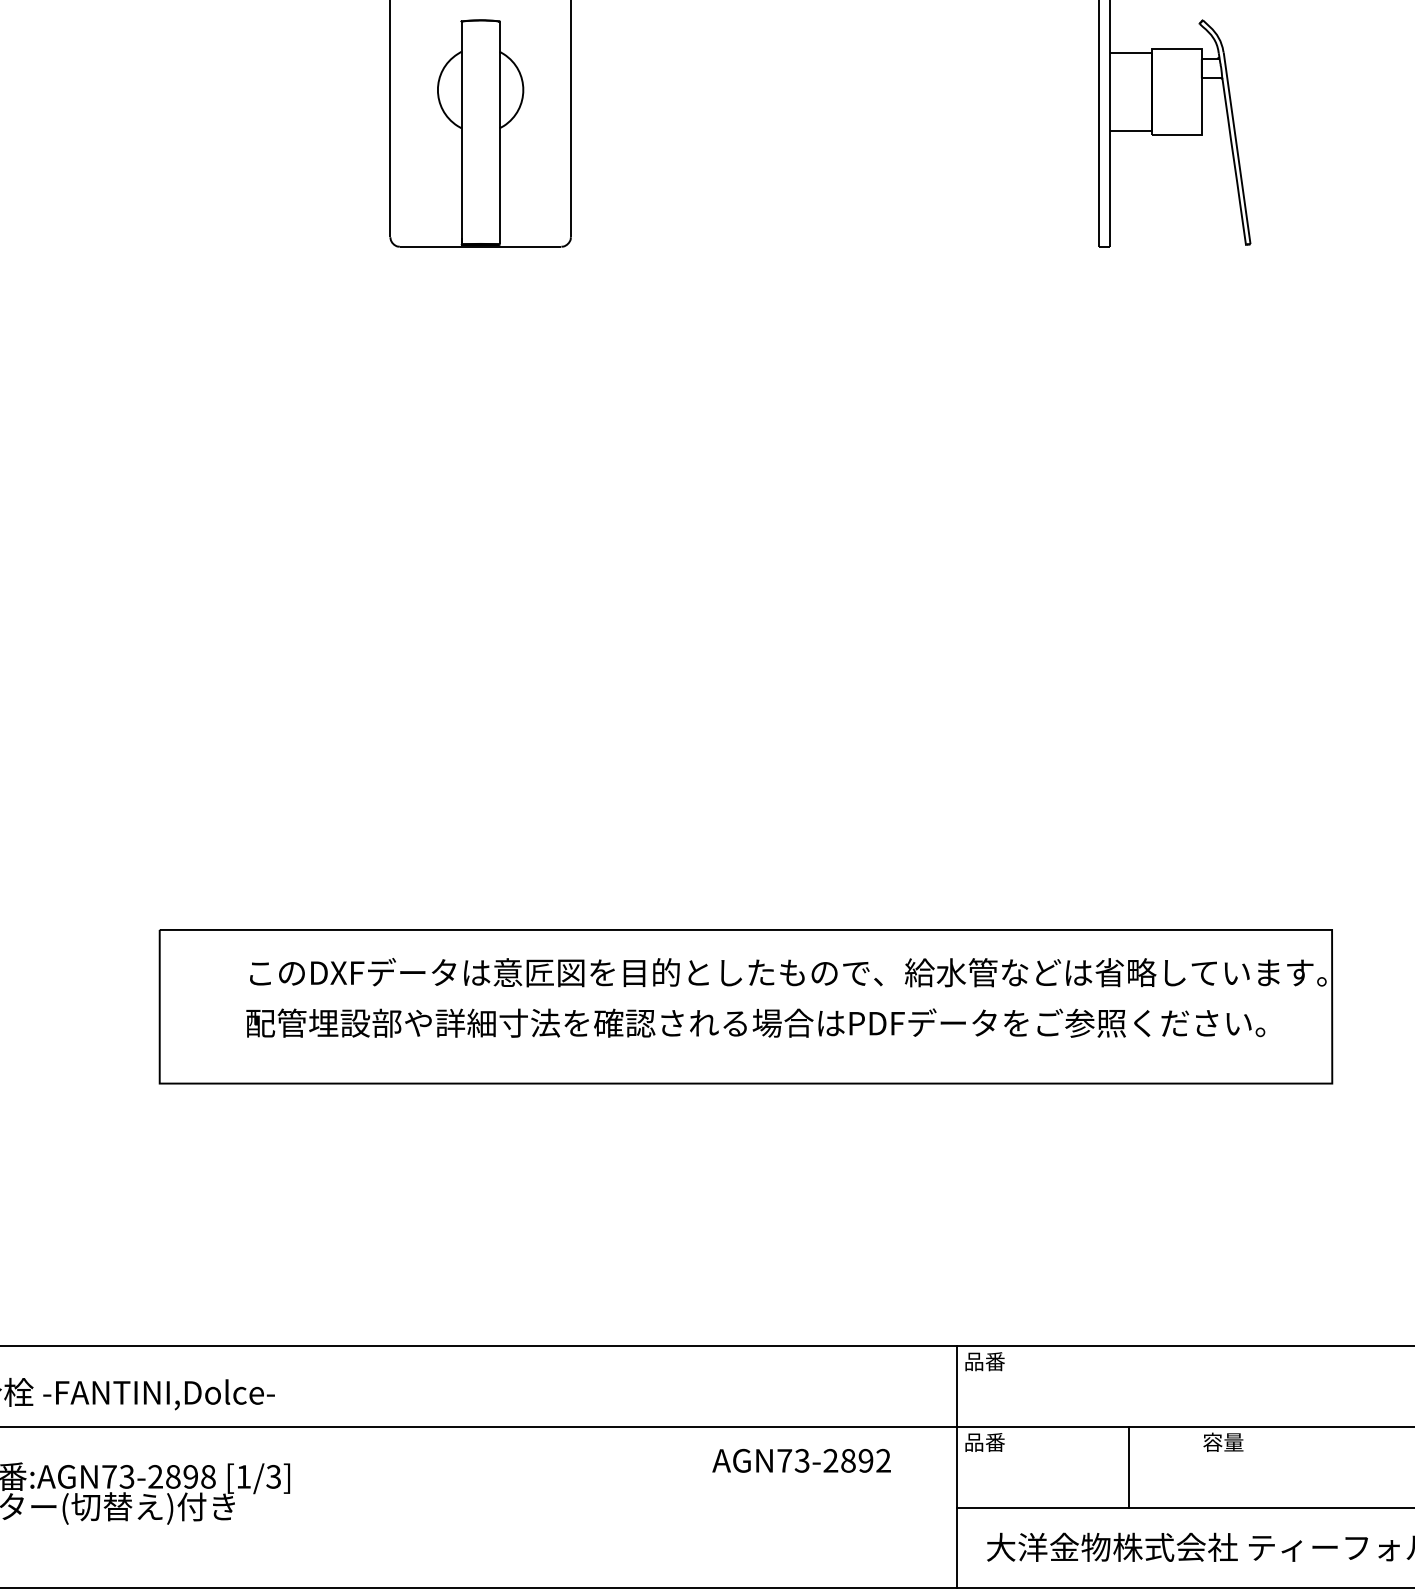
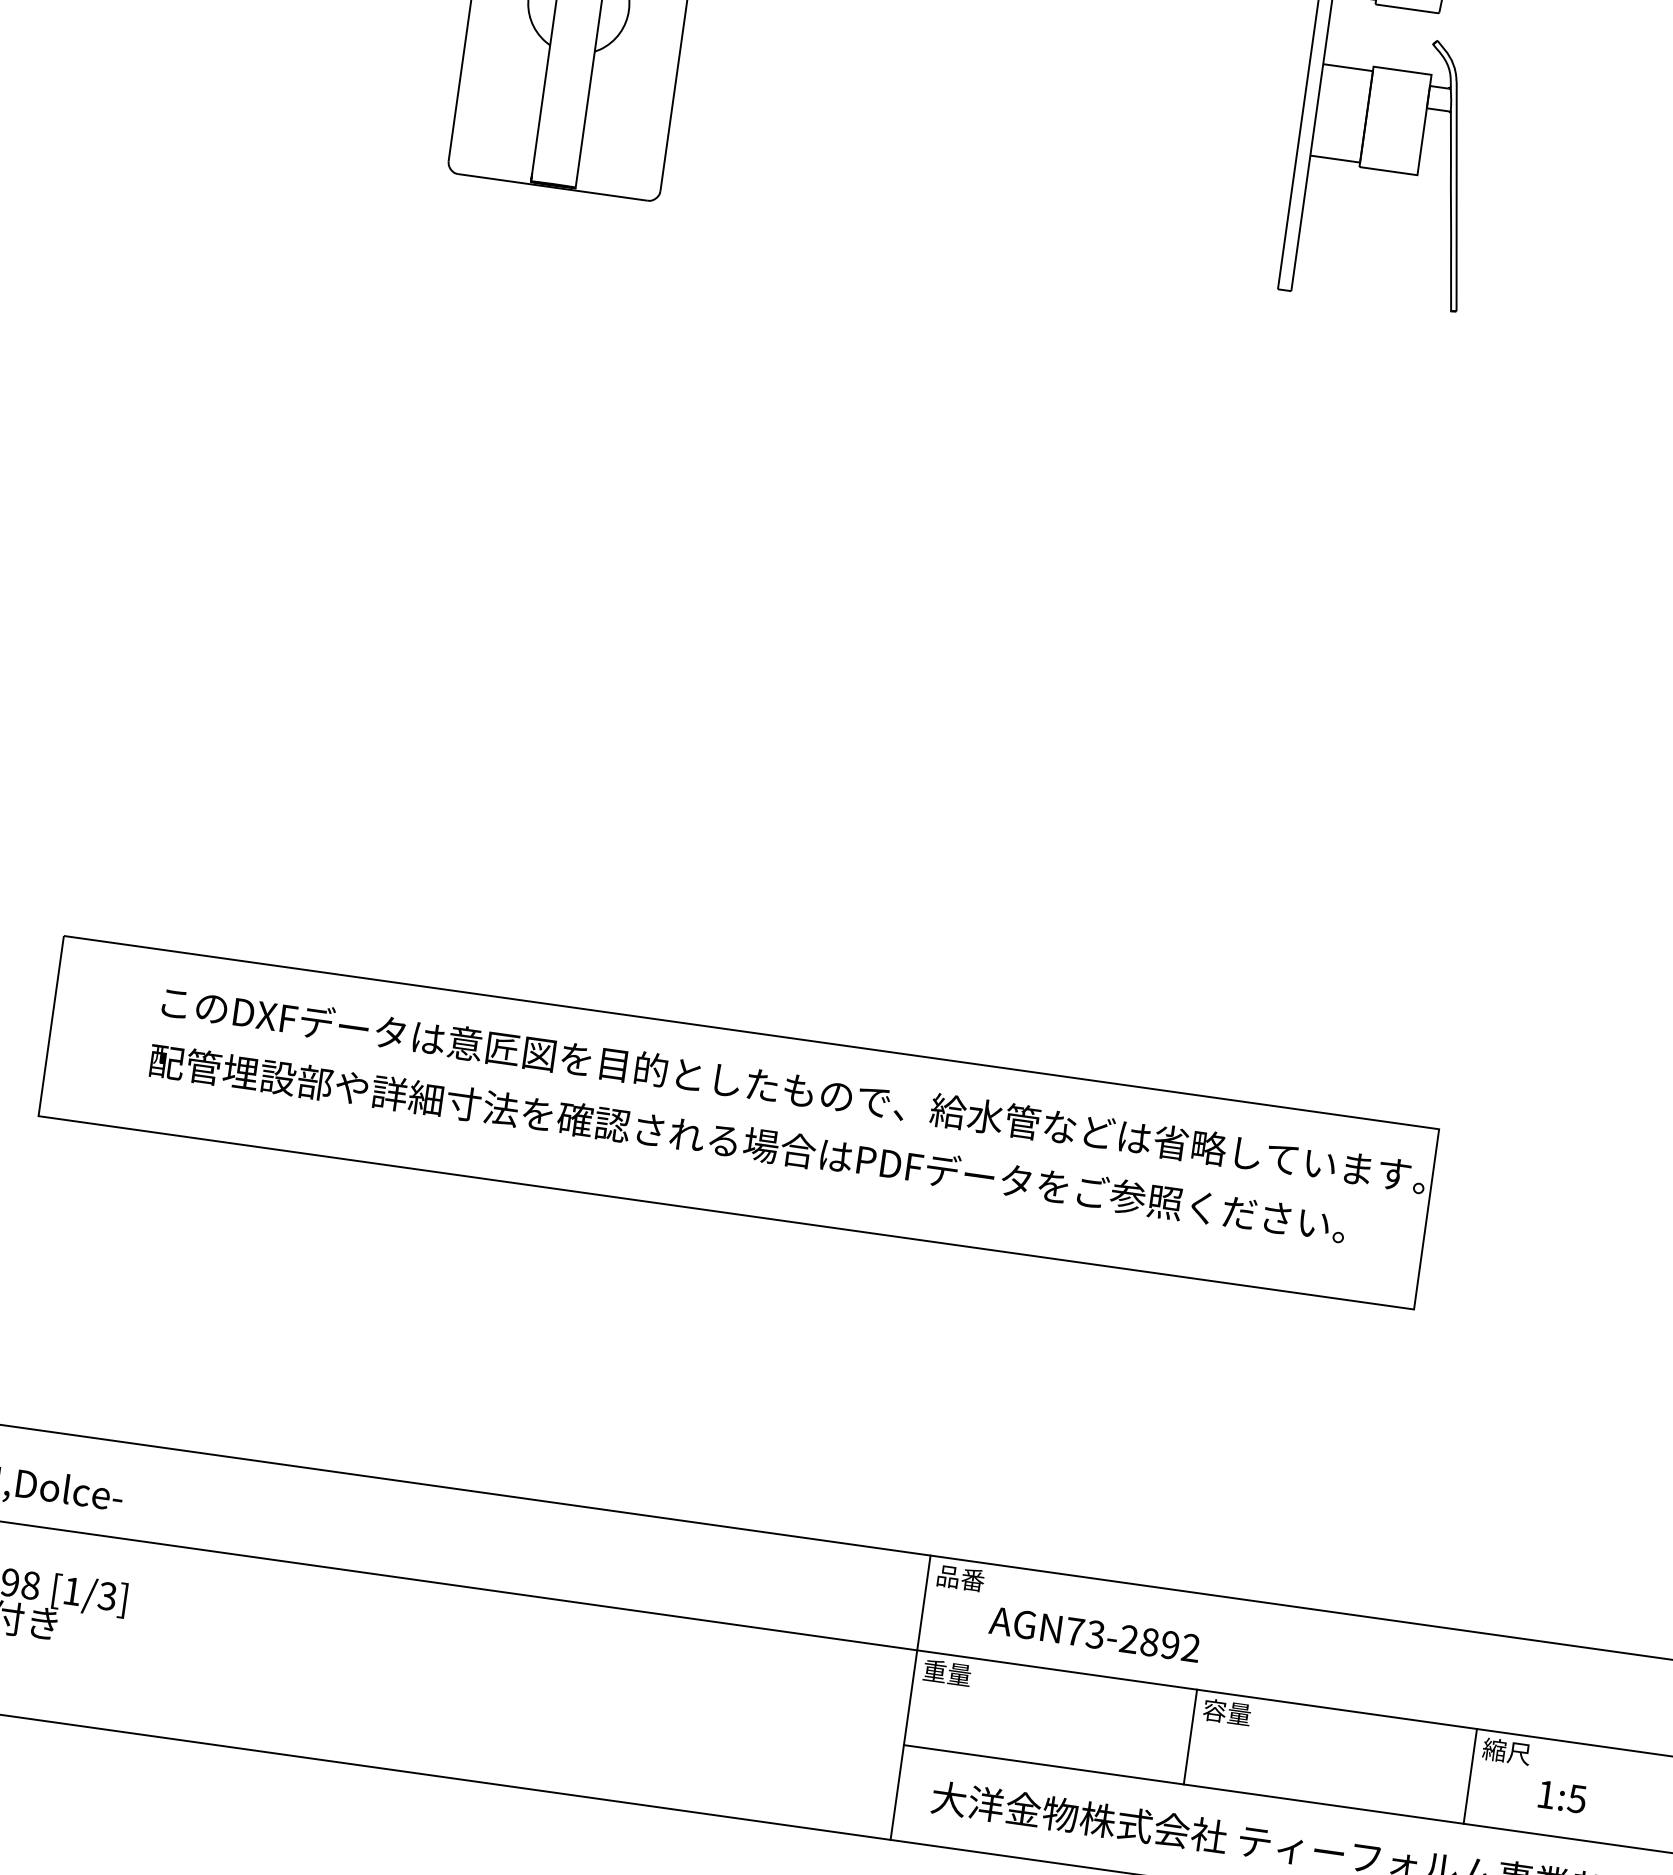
text: (984, 1441) -> (947, 1672), 品番 -> 重量
text: (801, 1460) -> (1094, 1634), moved
line: (1128, 1466) -> (1190, 1736), moved

